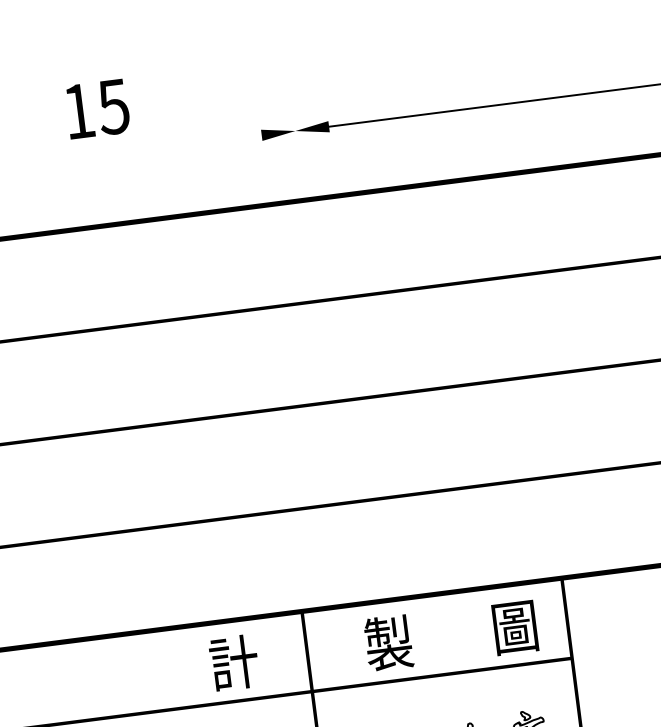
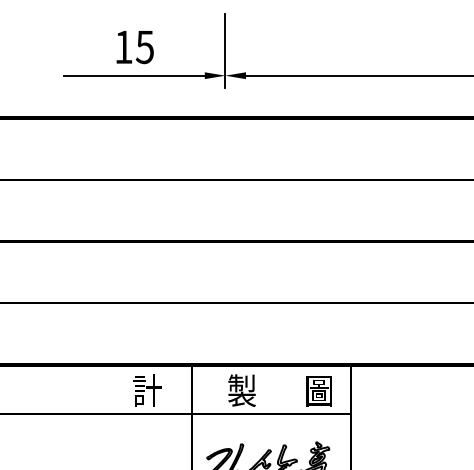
line: (290, 89) -> (225, 50), added
text: (96, 109) -> (134, 47), moved
line: (146, 149) -> (134, 75), added

